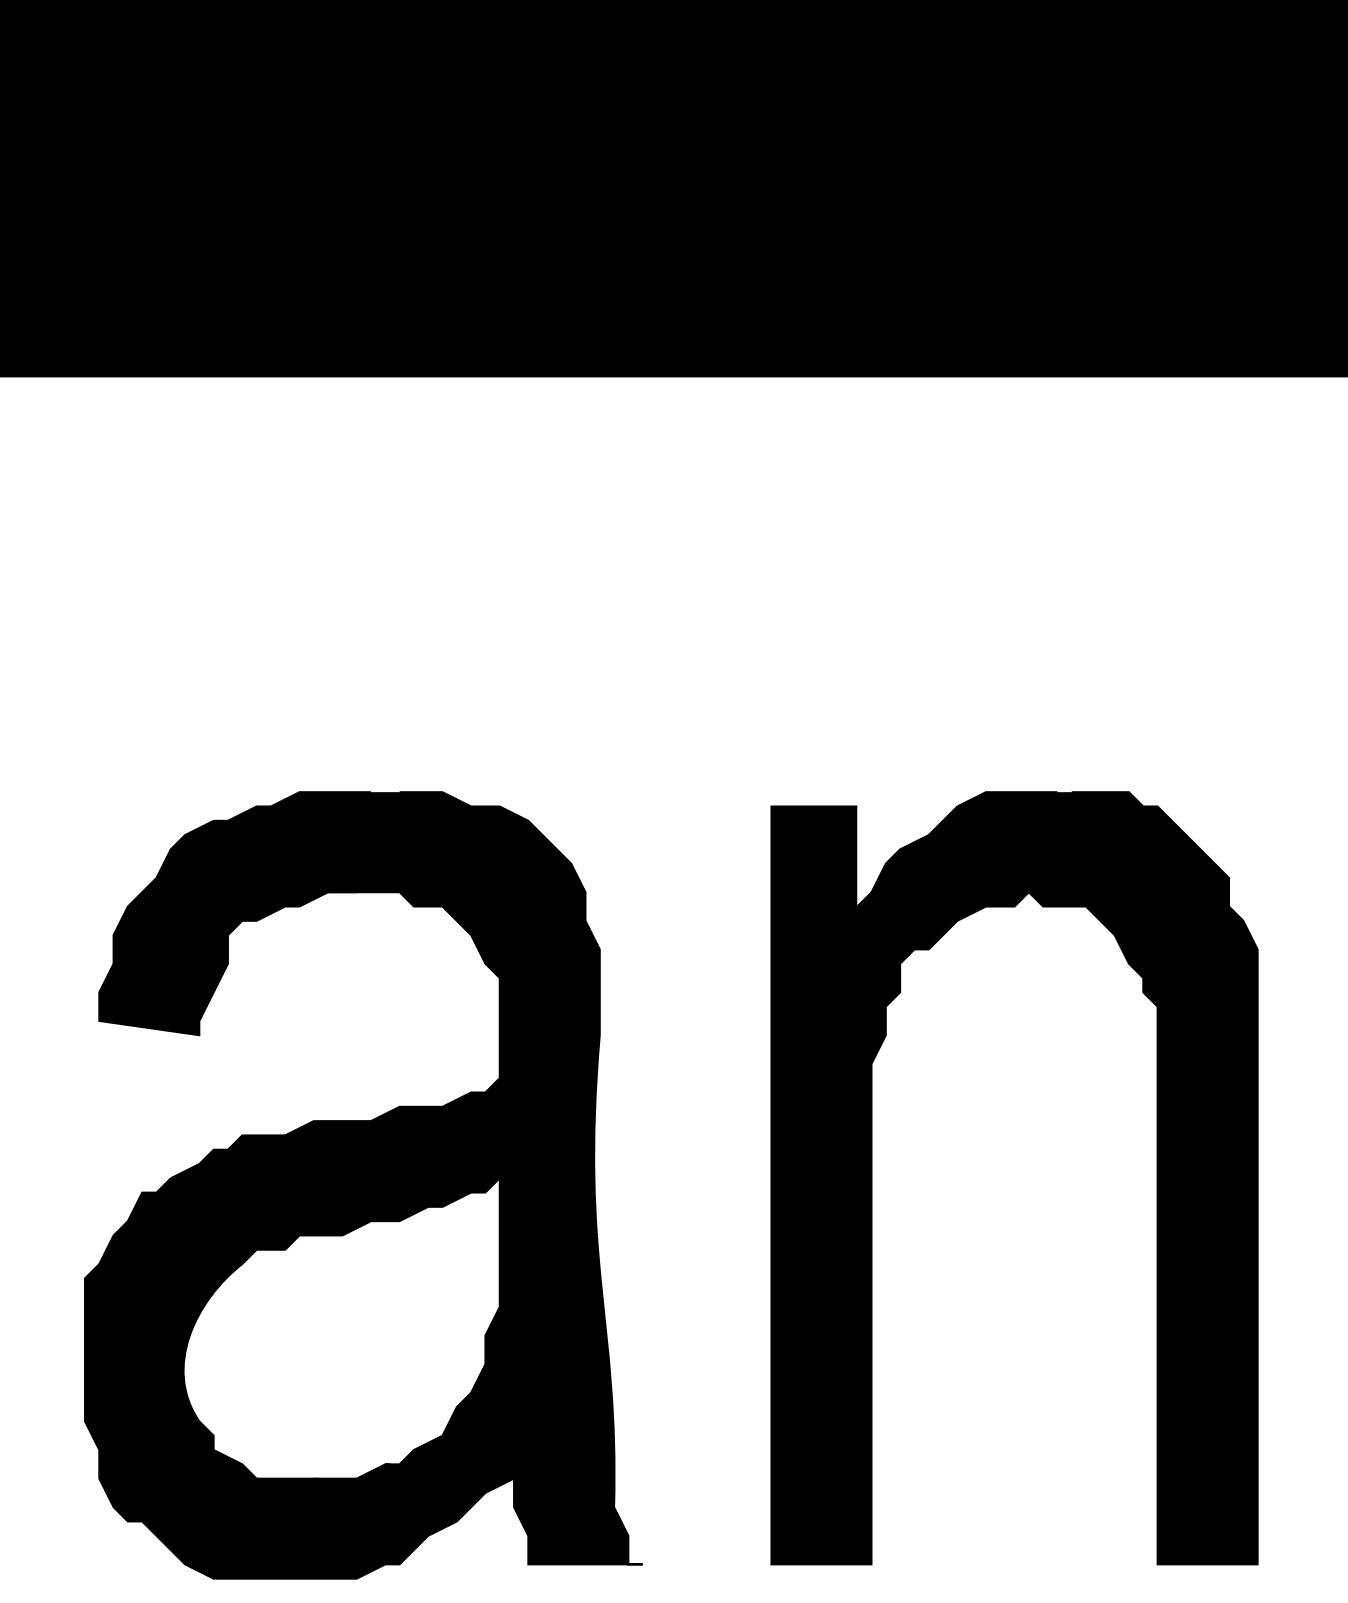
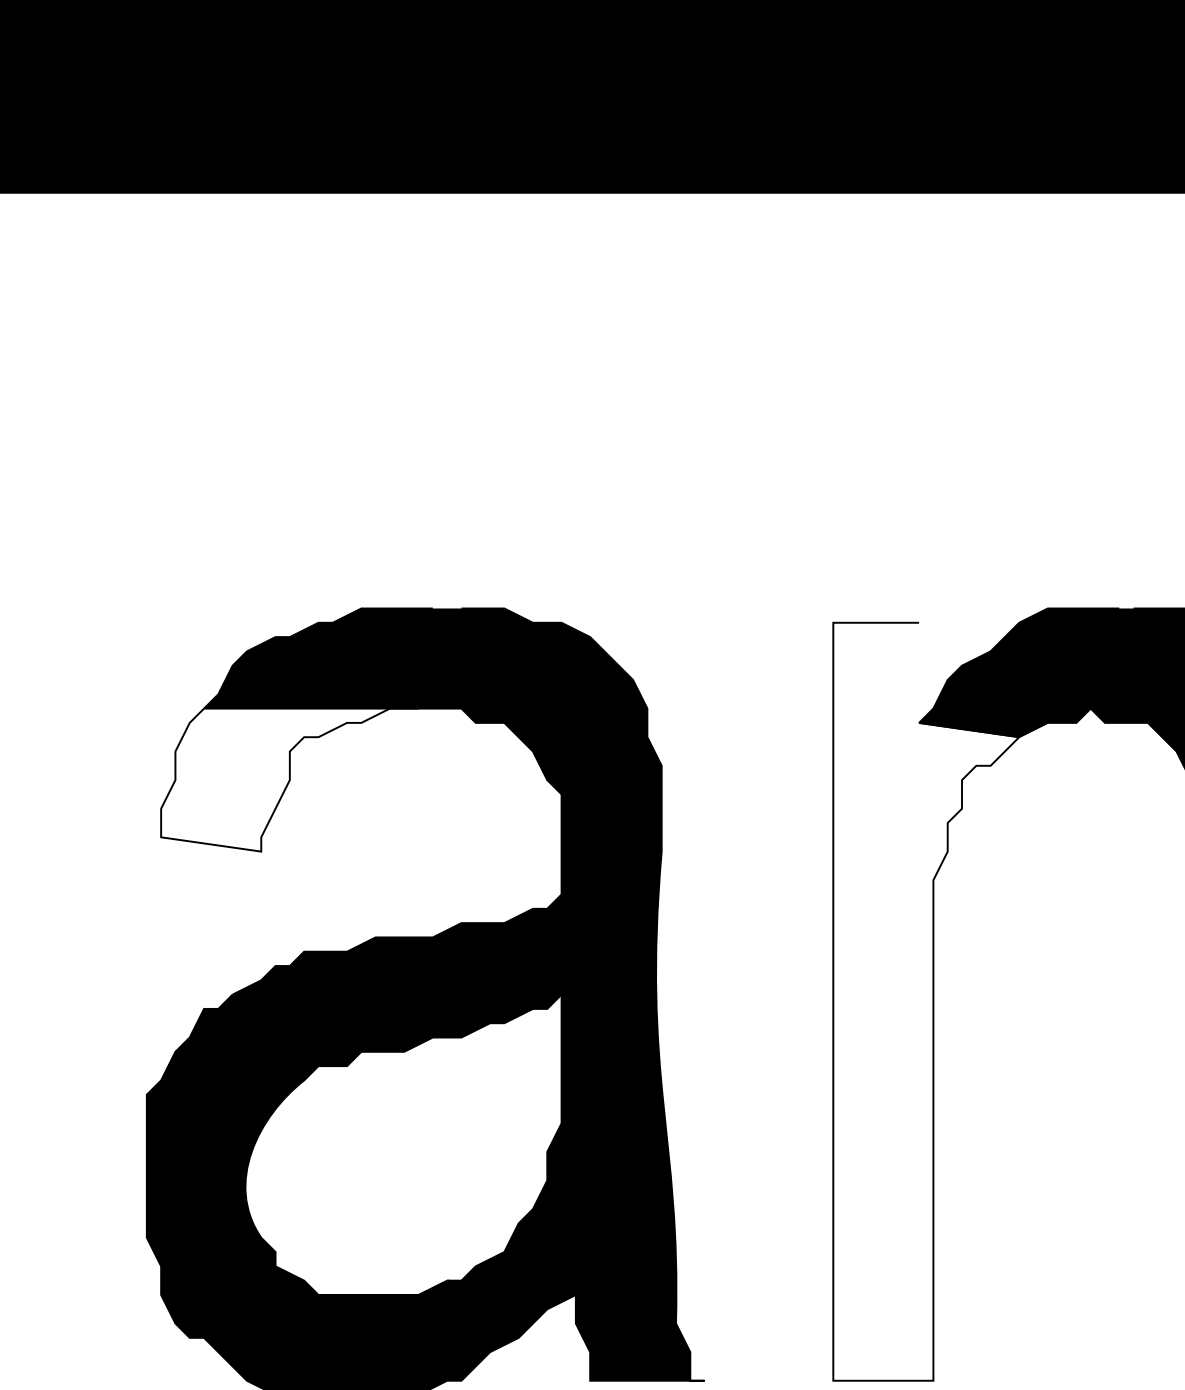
fill: (227, 963) -> (289, 779), removed
fill: (864, 1185) -> (926, 1001), removed

